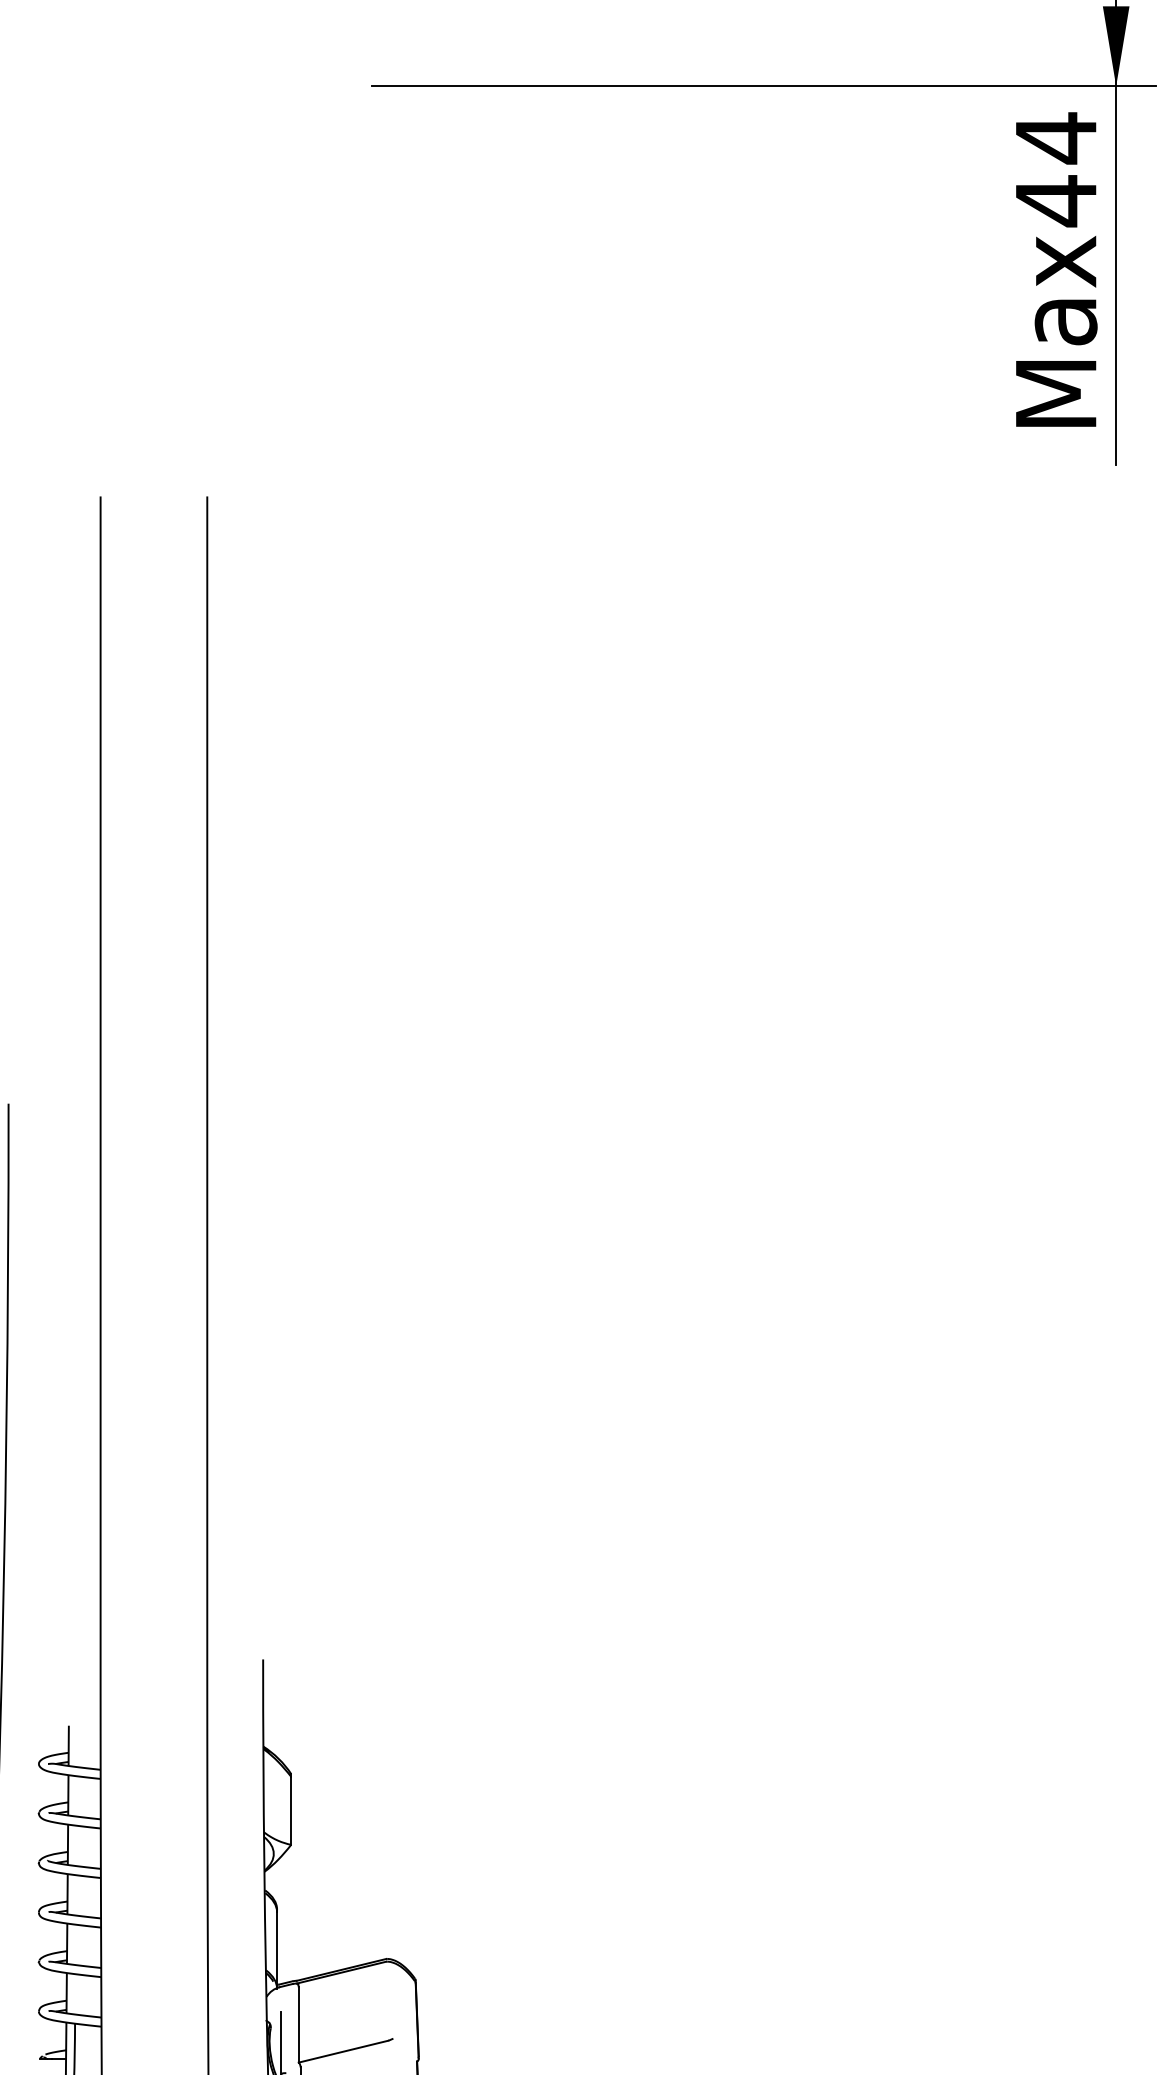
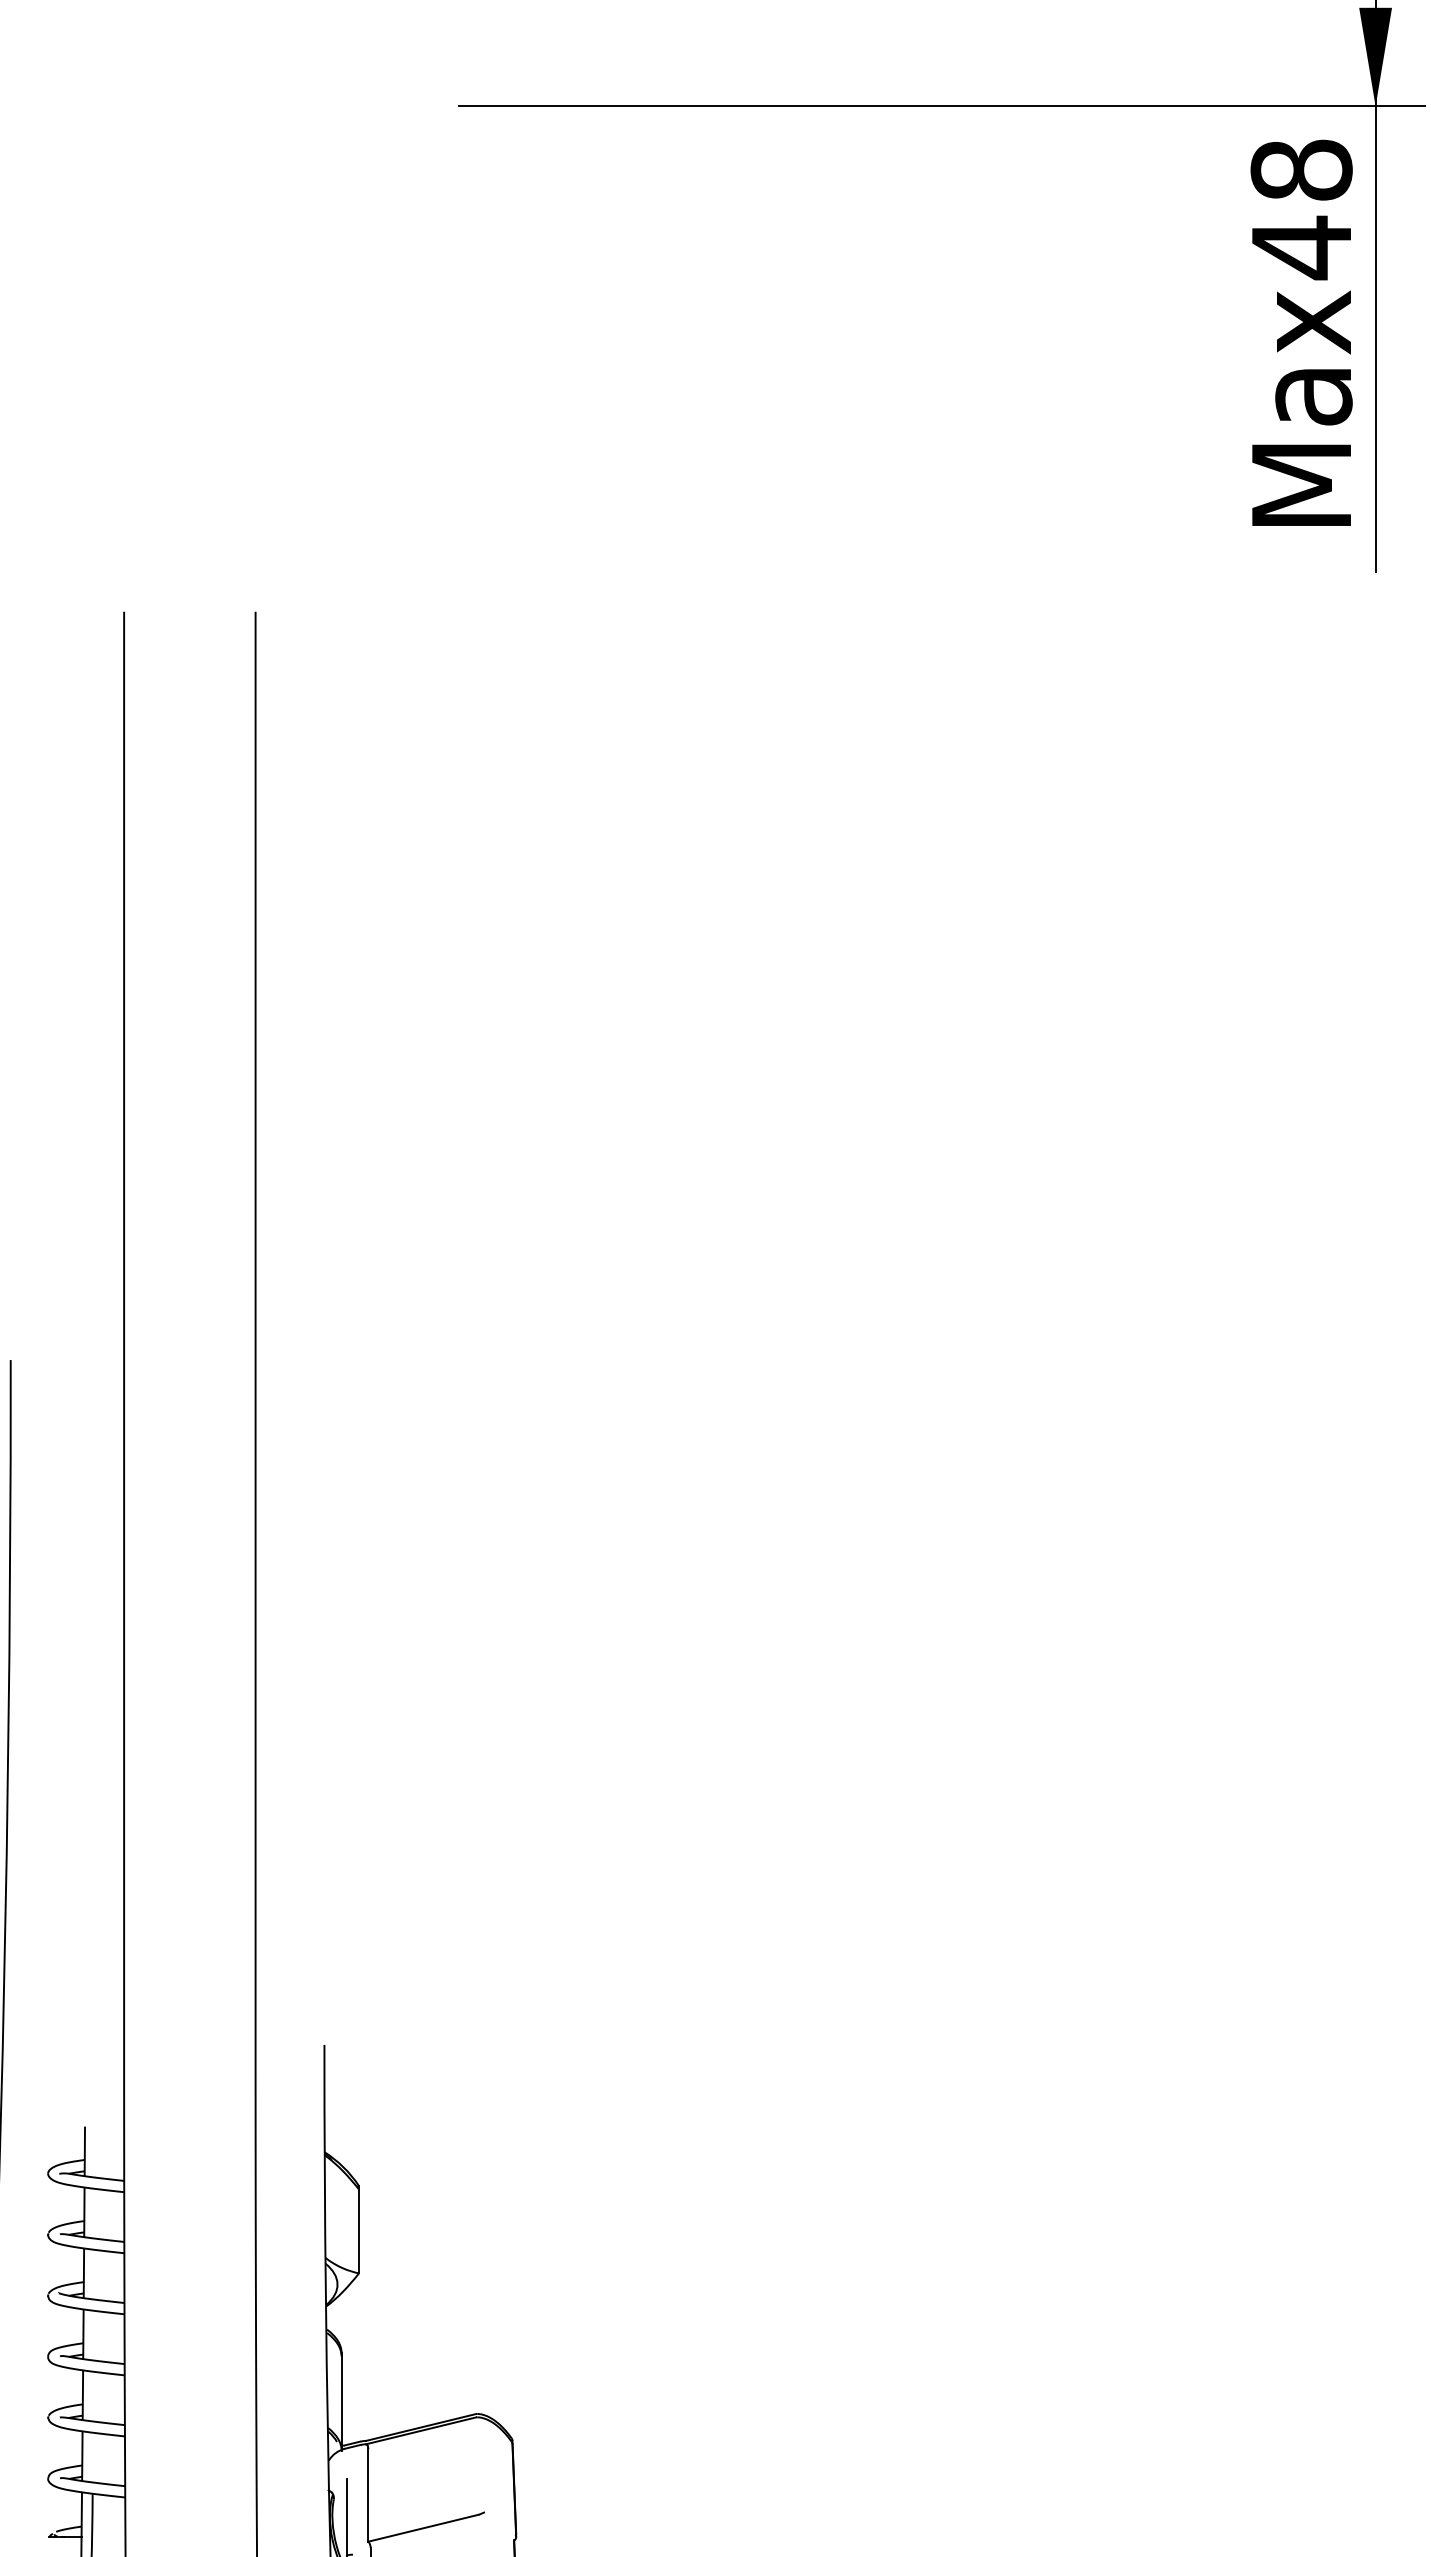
text: (1056, 138) -> (1301, 170), Max44 -> Max48

